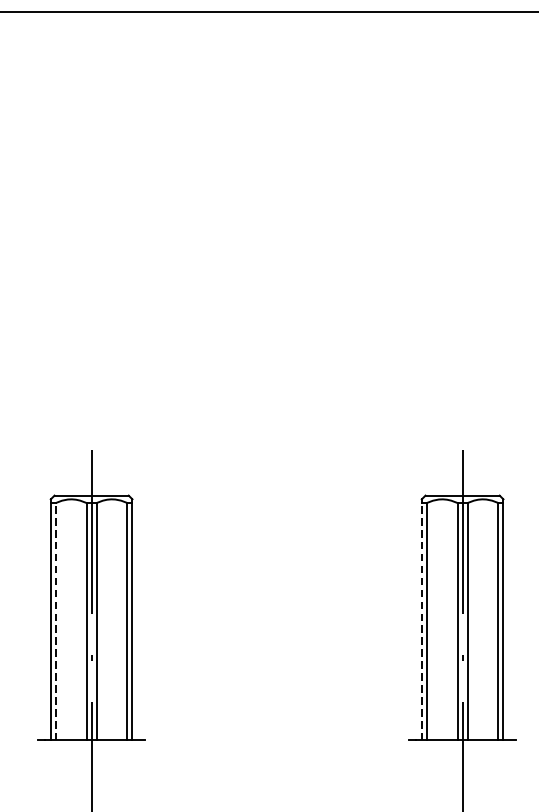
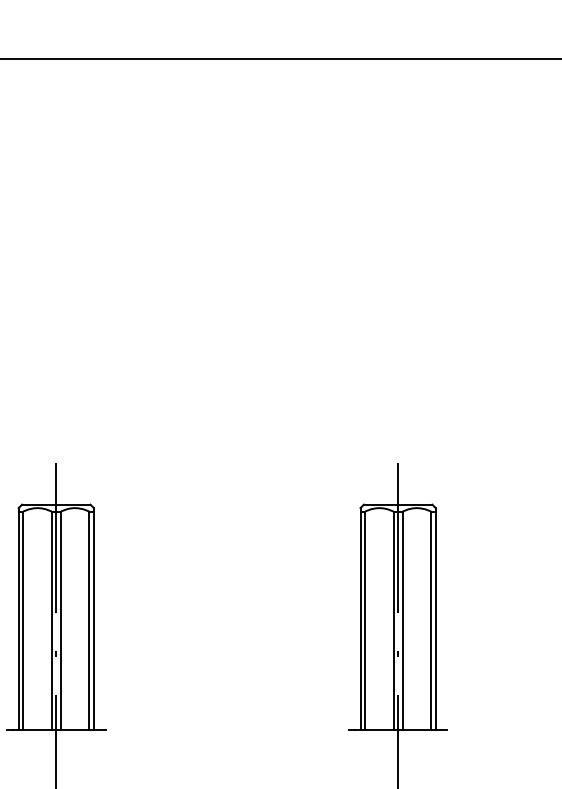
line: (56, 621) -> (23, 620), dashed -> solid
line: (421, 621) -> (360, 620), dashed -> solid

